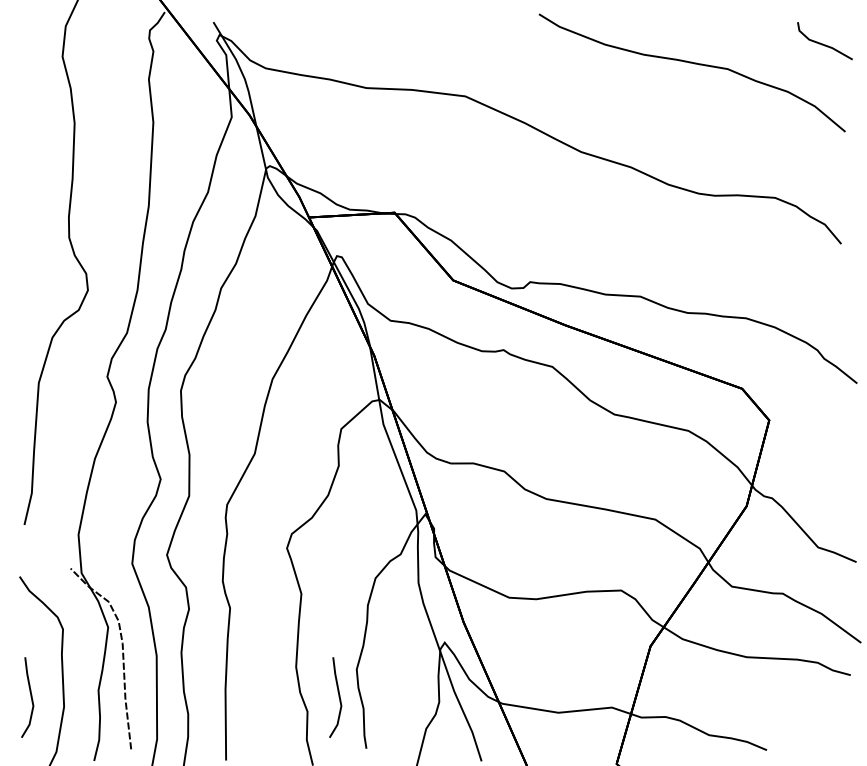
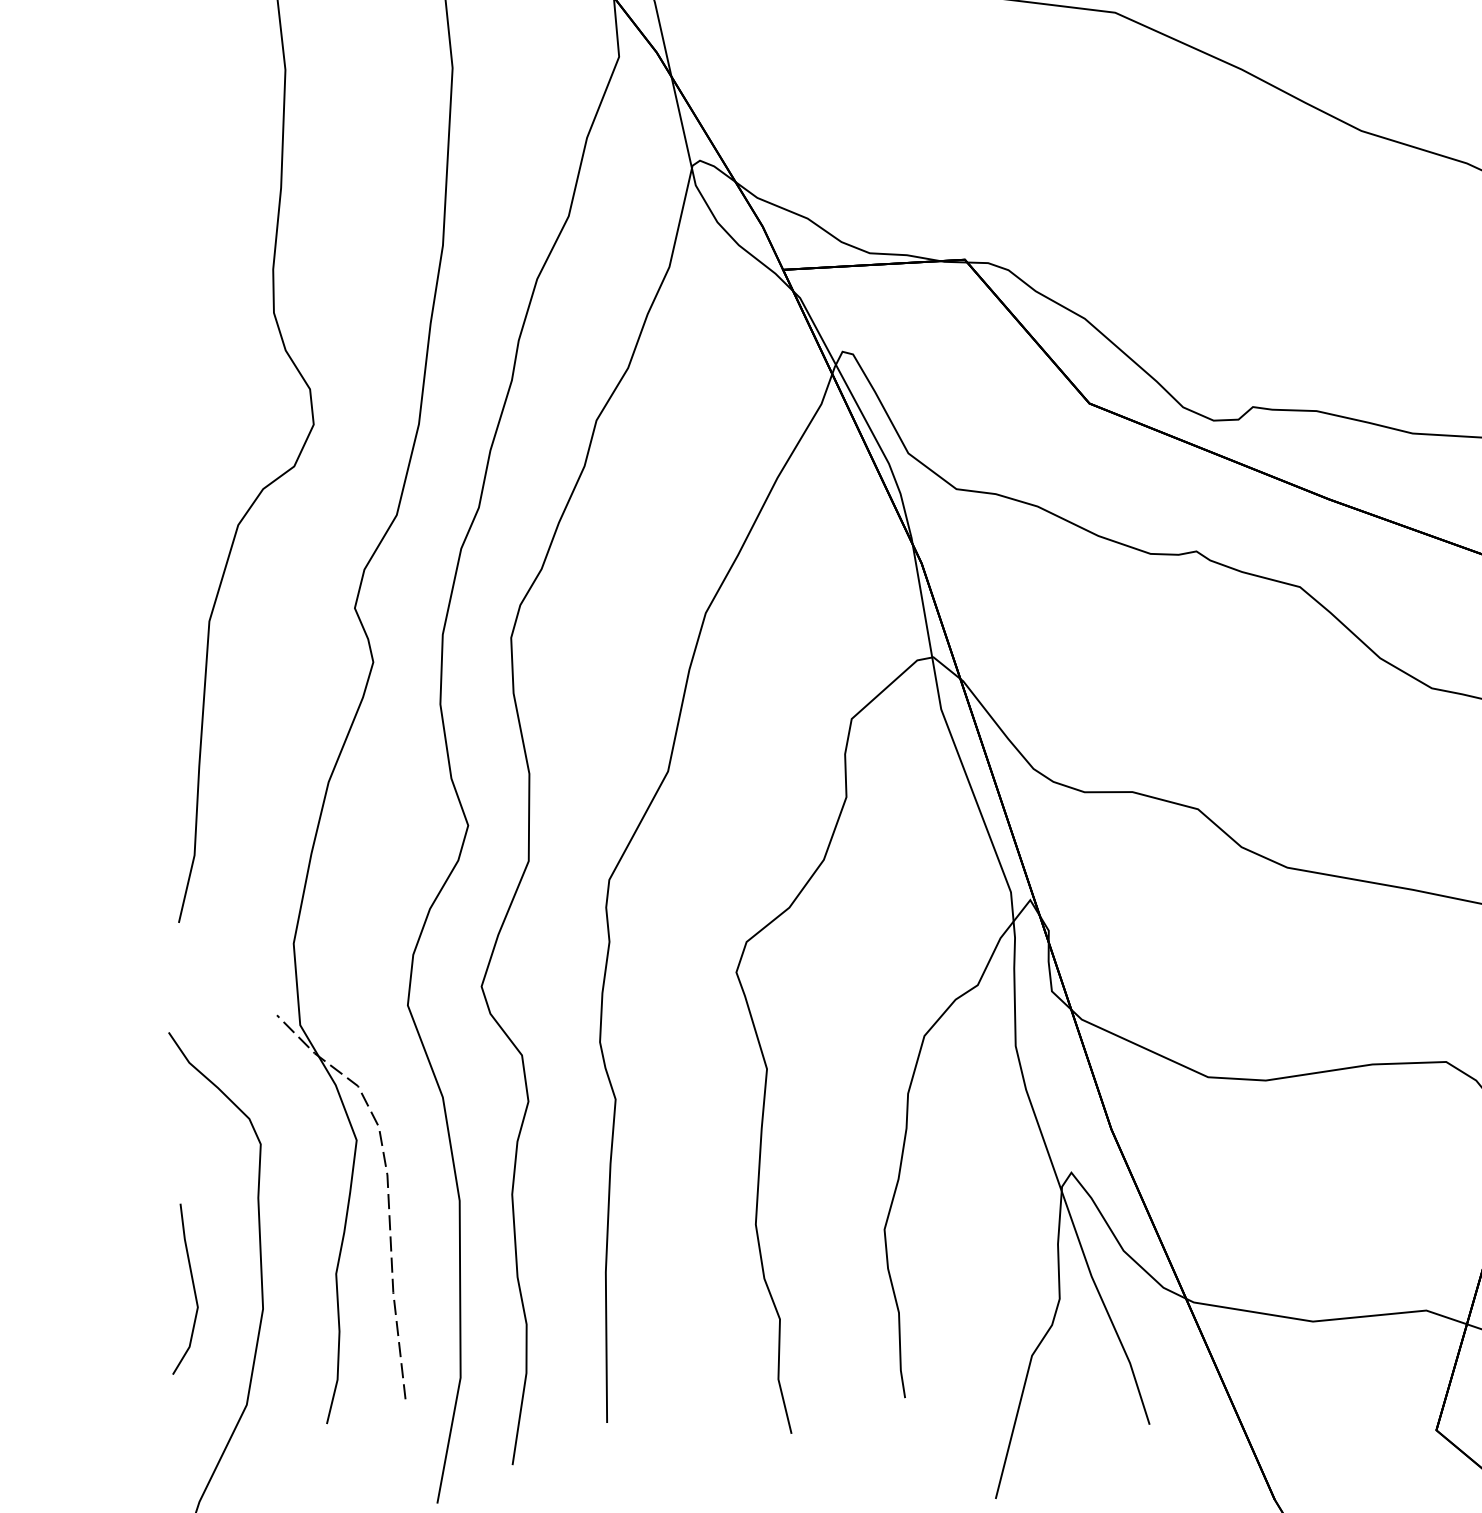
line: (338, 697) -> (845, 1289), removed

